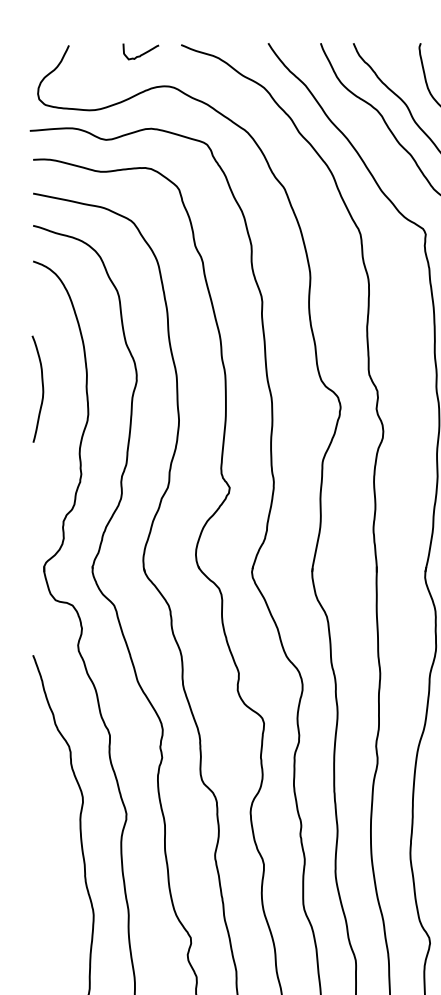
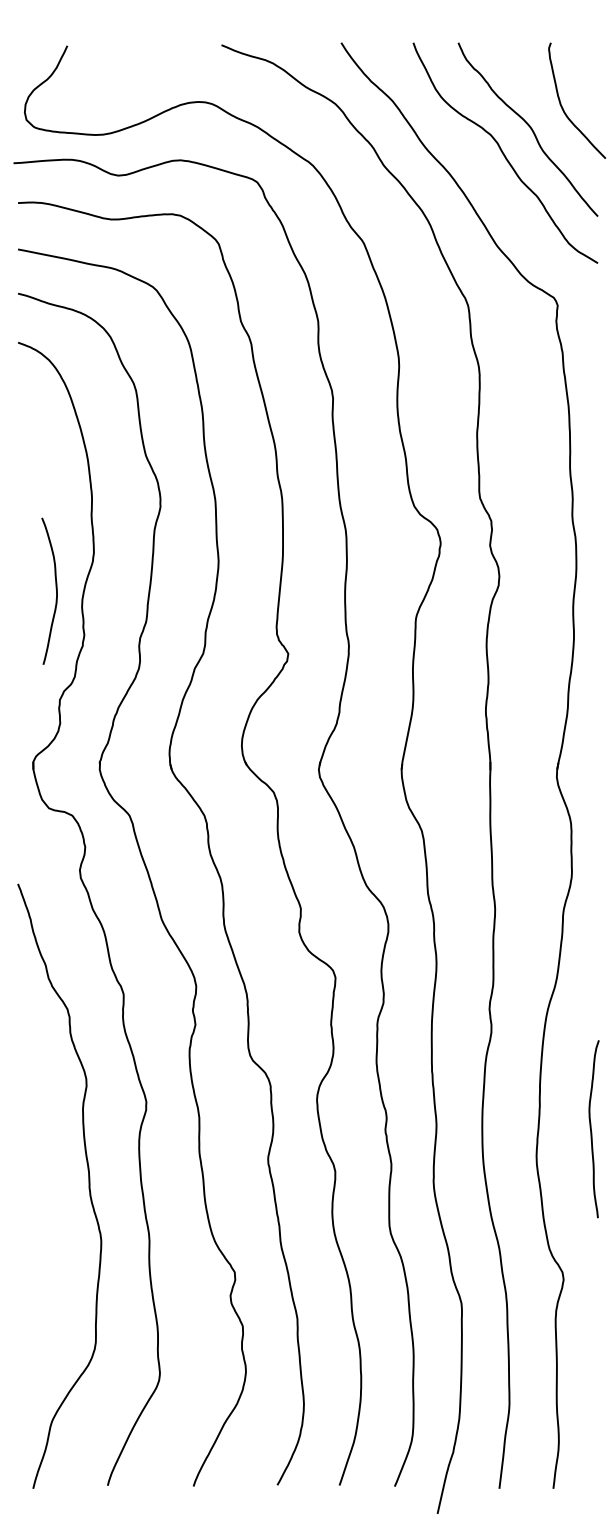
curve: (141, 53) -> (167, 57), removed
curve: (42, 387) -> (55, 588), moved

